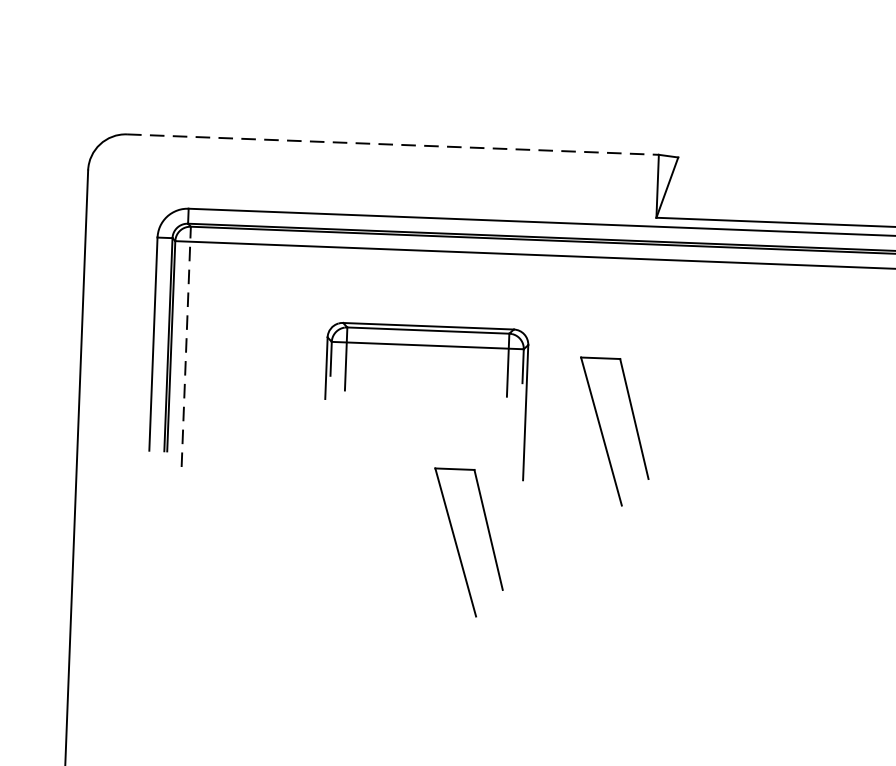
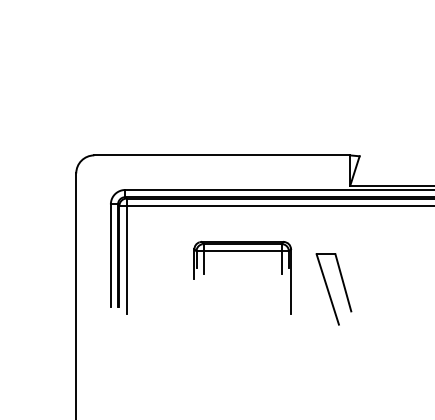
line: (393, 144) -> (222, 155), dashed -> solid
line: (185, 347) -> (126, 256), dashed -> solid
part: (467, 543) -> (265, 345), removed

